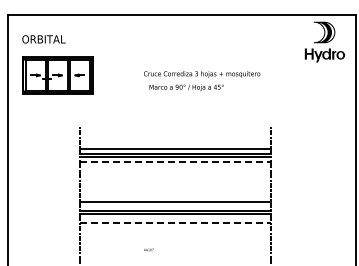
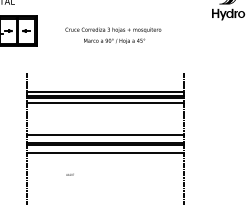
text: (202, 74) -> (113, 30), moved
line: (175, 162) -> (105, 102), dashed -> solid
line: (175, 222) -> (105, 152), dashed -> solid
text: (148, 249) -> (70, 174), moved

